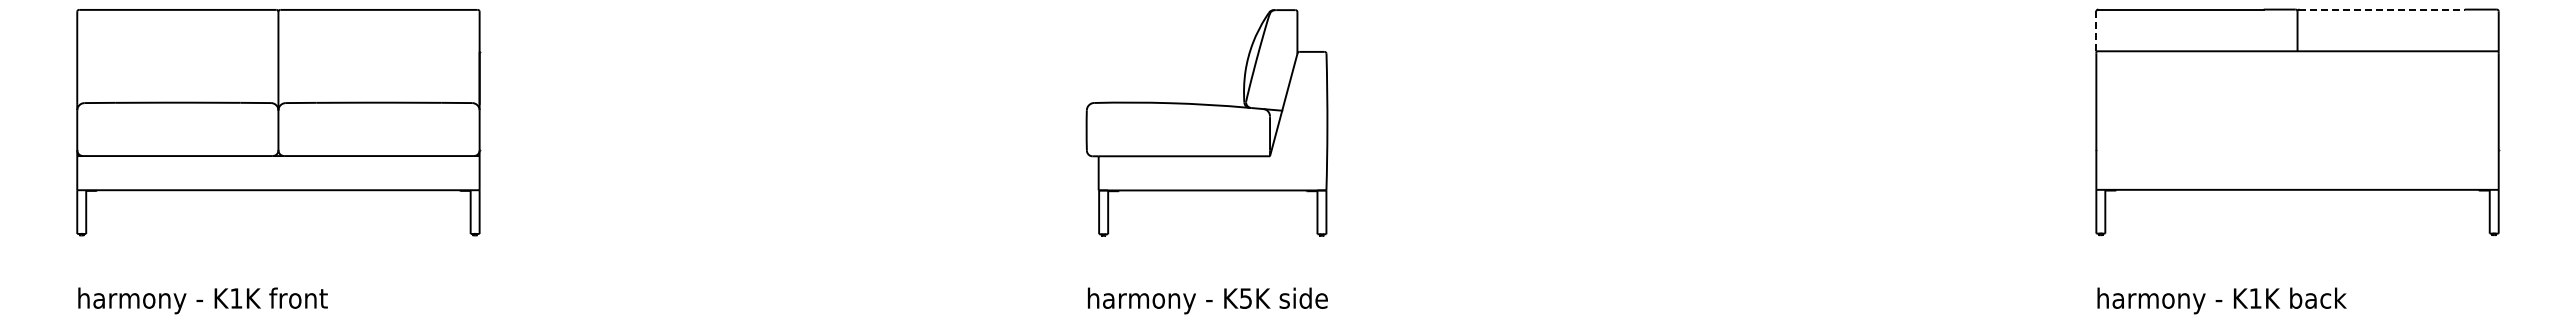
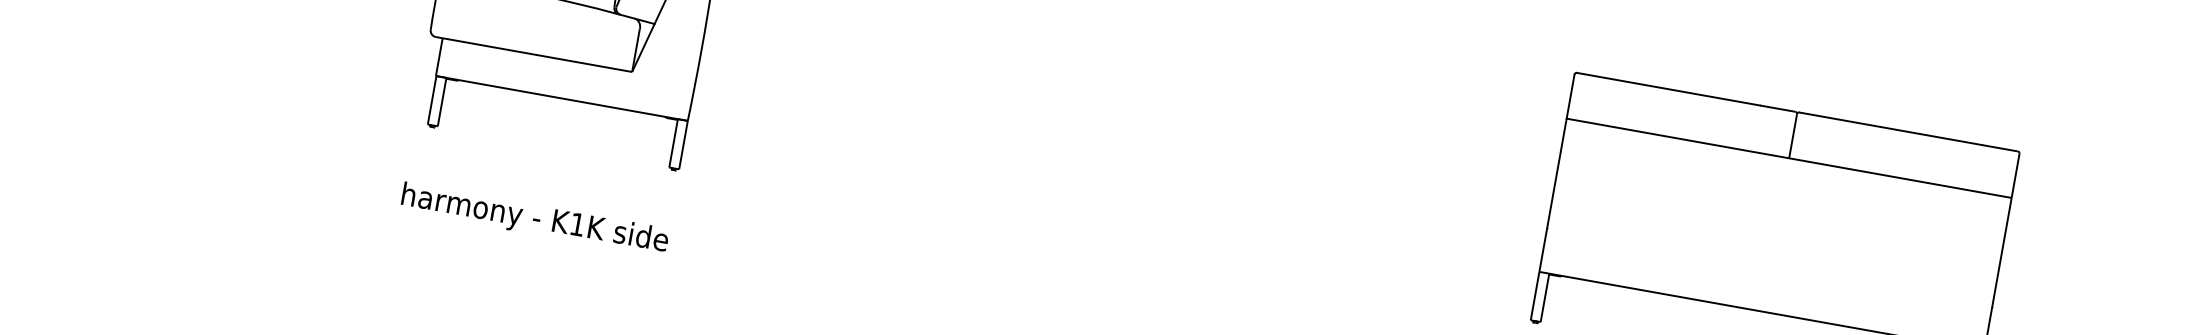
line: (2382, 9) -> (1891, 128), dashed -> solid
line: (2096, 31) -> (1570, 96), dashed -> solid
text: (1245, 298) -> (577, 224), K5K -> K1K

